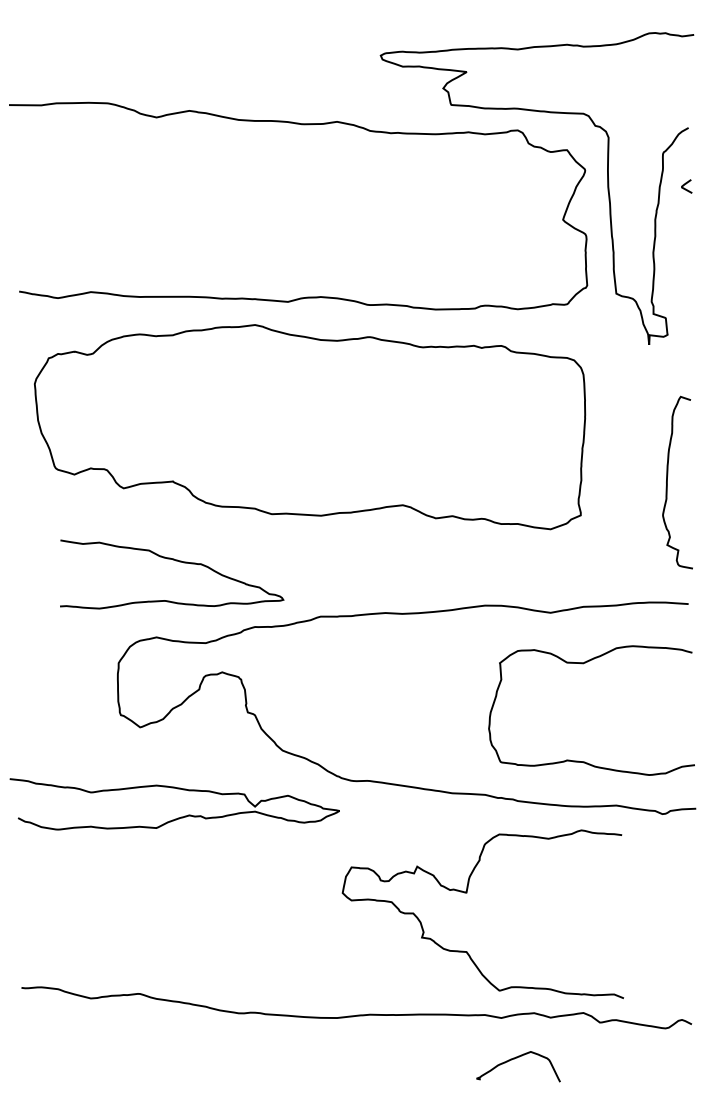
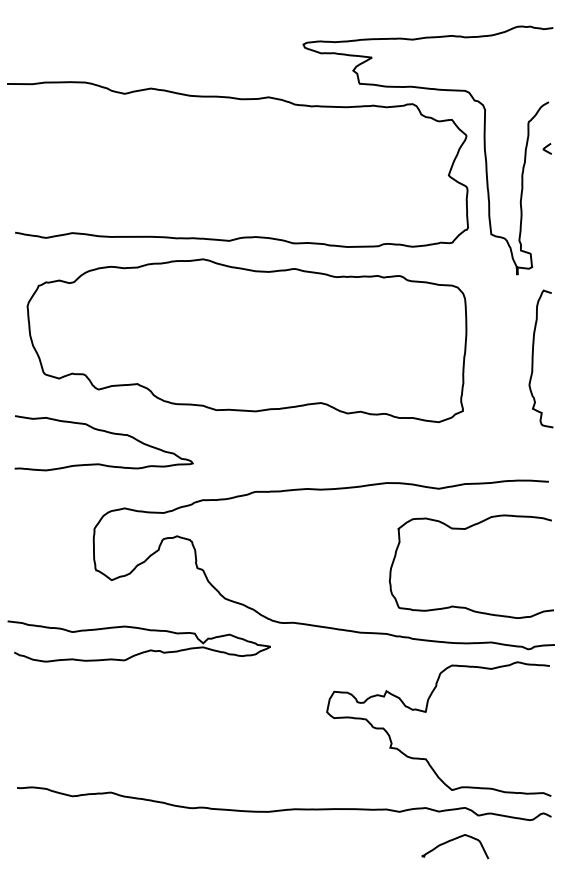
curve: (668, 482) -> (533, 358), moved
curve: (173, 561) -> (105, 432), moved
curve: (467, 893) -> (426, 712), moved
curve: (516, 1058) -> (453, 840), moved

